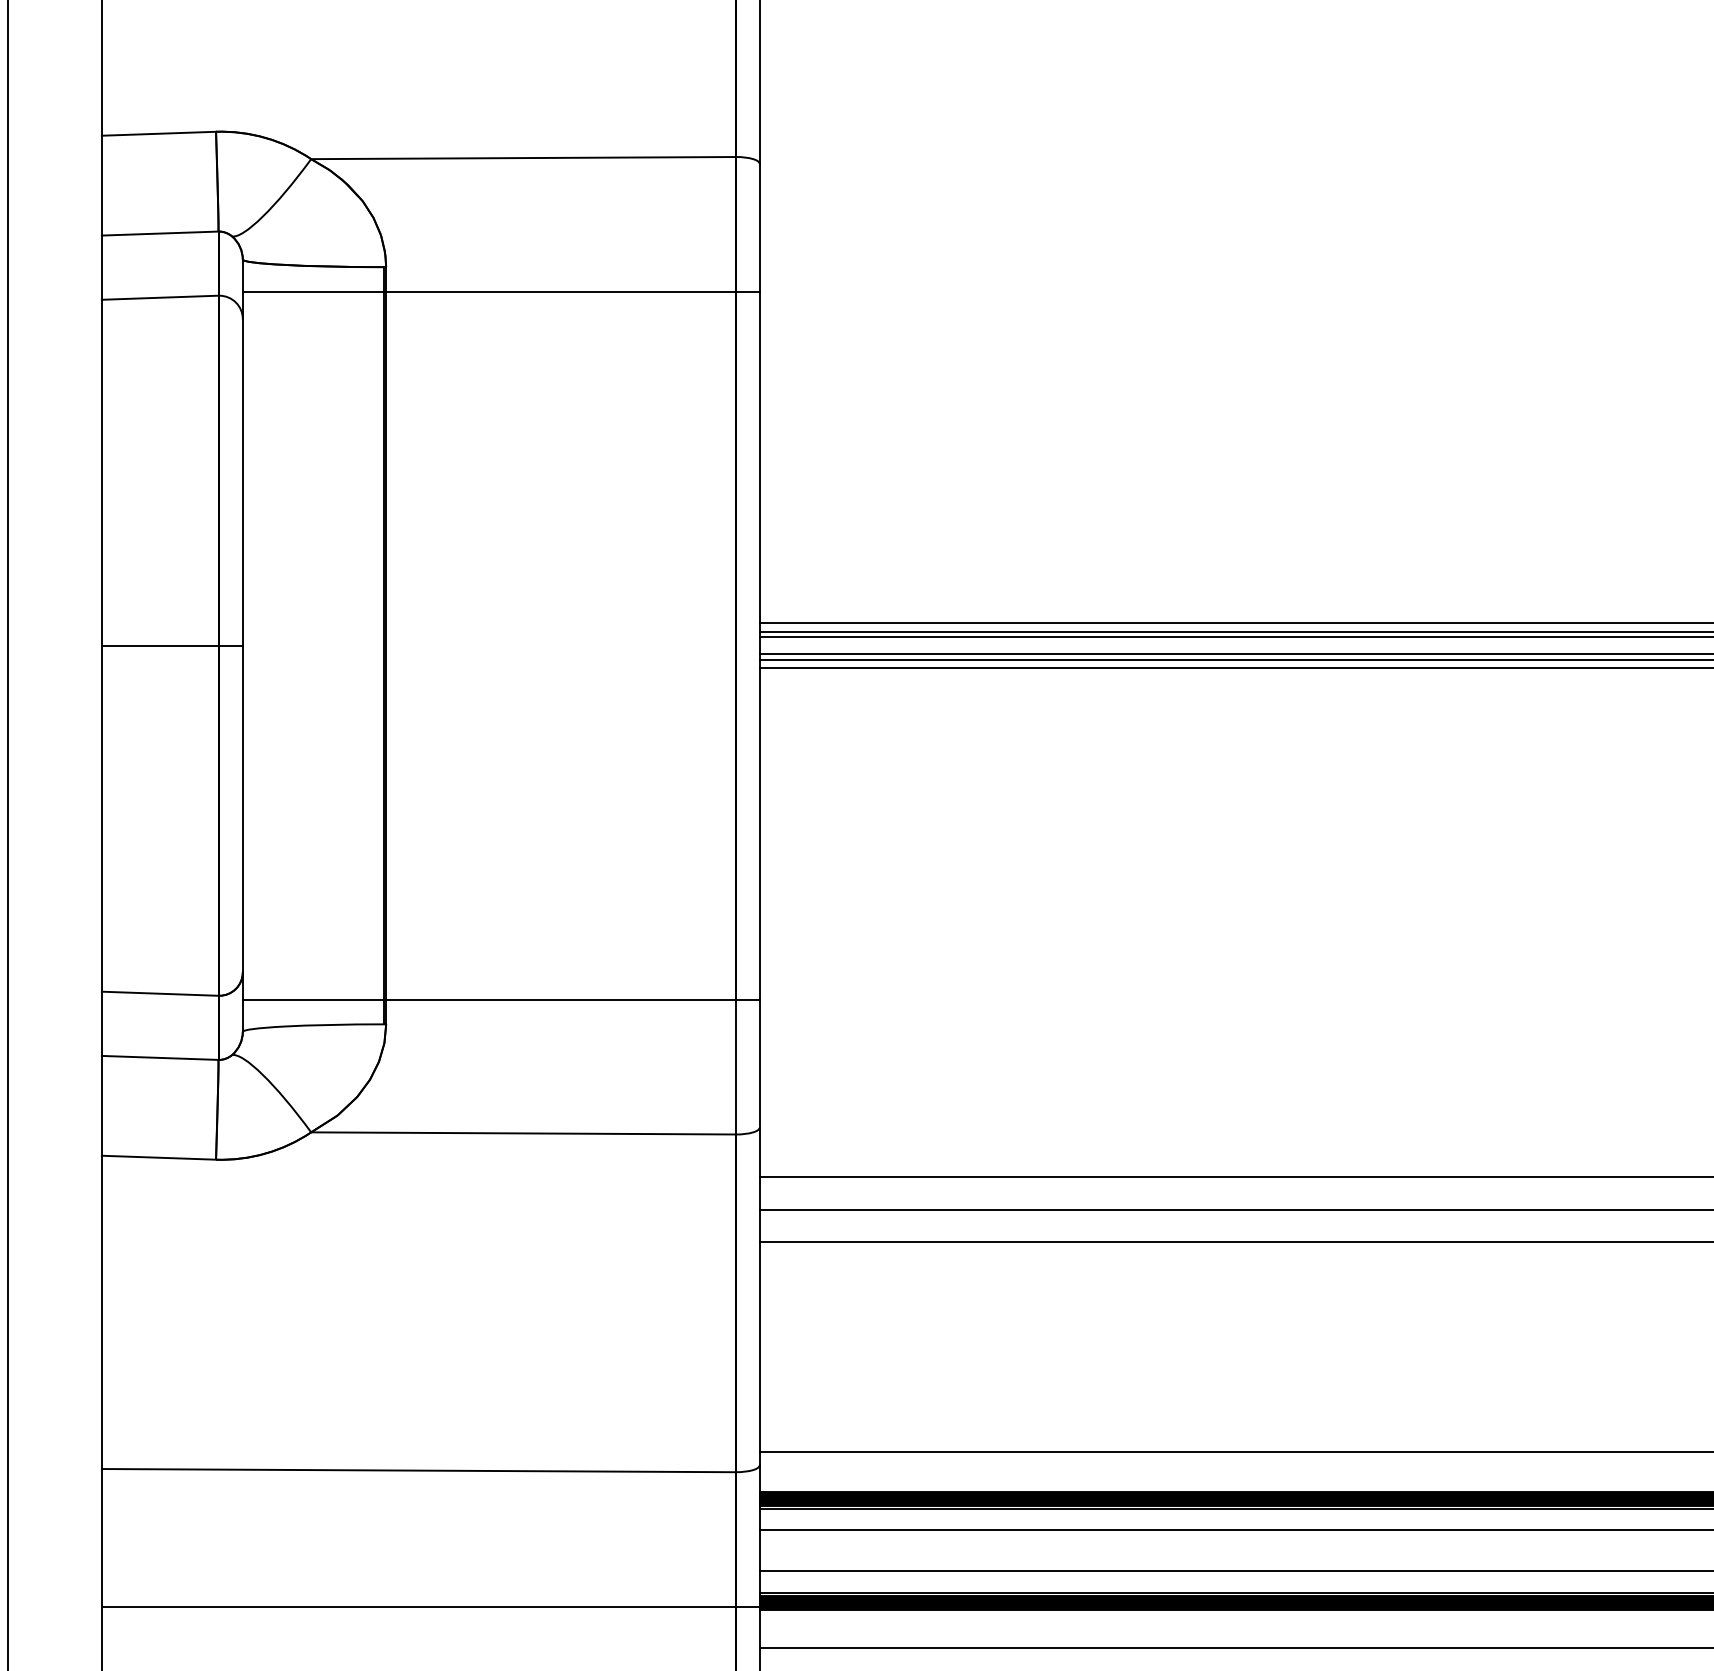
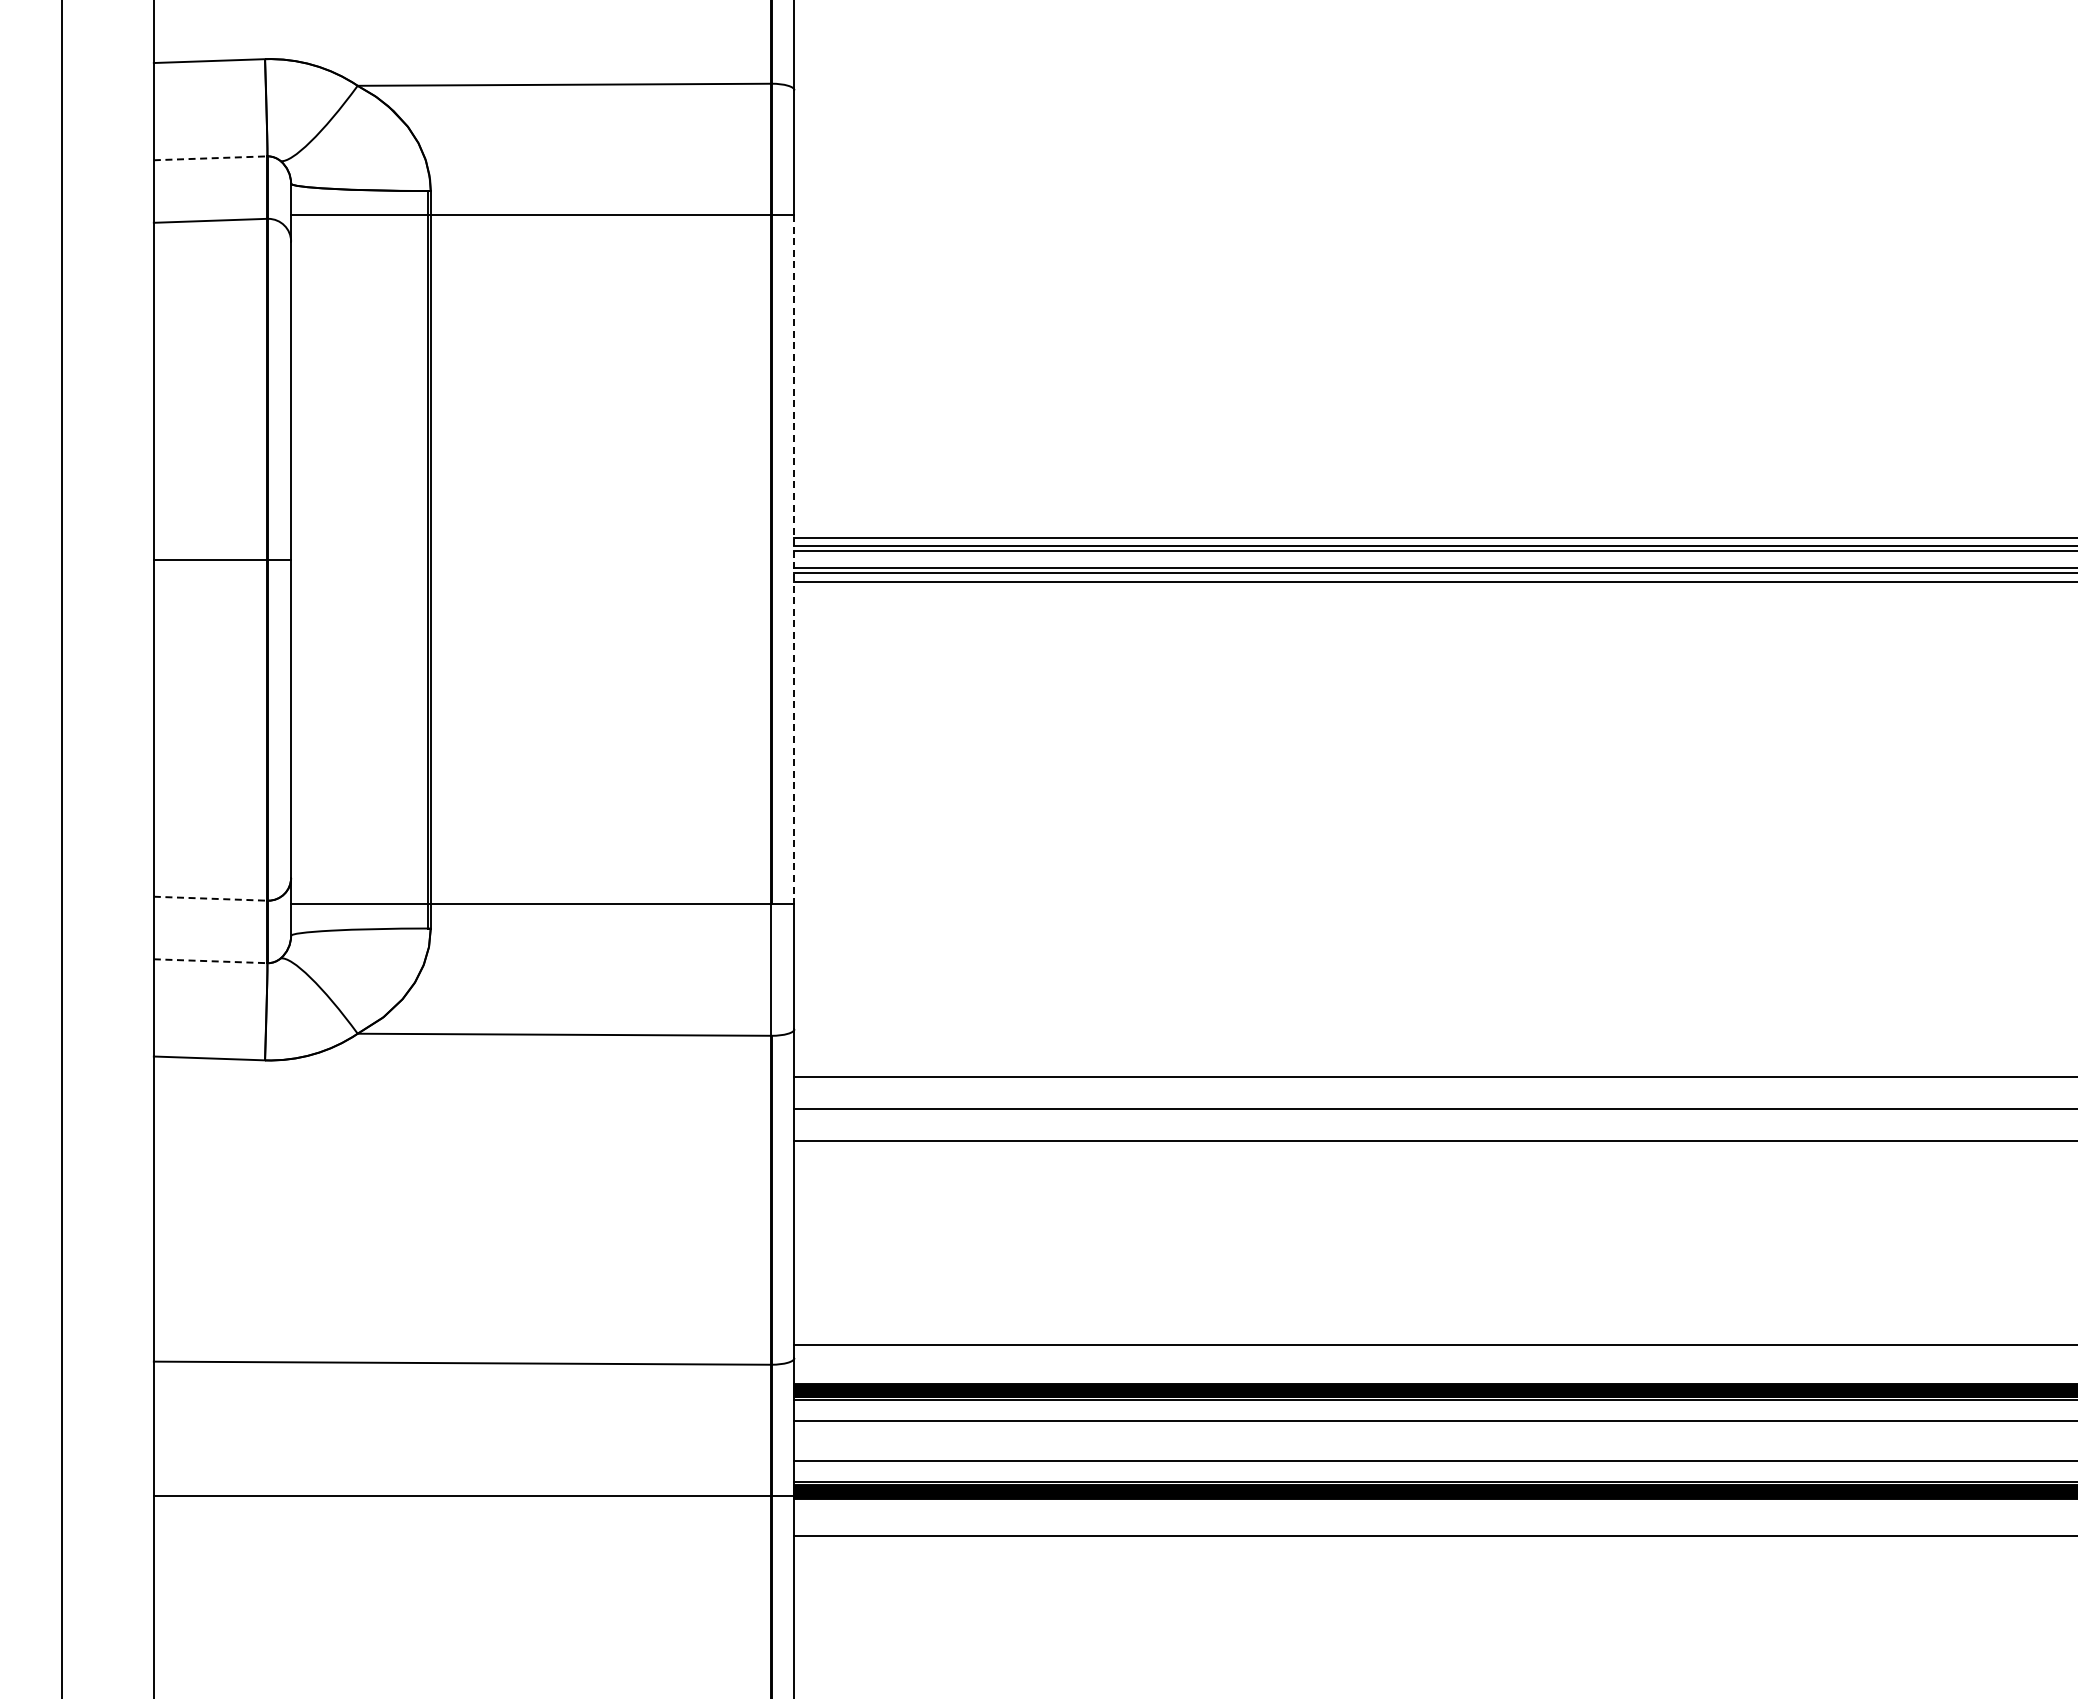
line: (160, 233) -> (210, 158), solid -> dashed
line: (759, 645) -> (794, 559), solid -> dashed
line: (160, 993) -> (210, 898), solid -> dashed
line: (160, 1058) -> (210, 961), solid -> dashed

